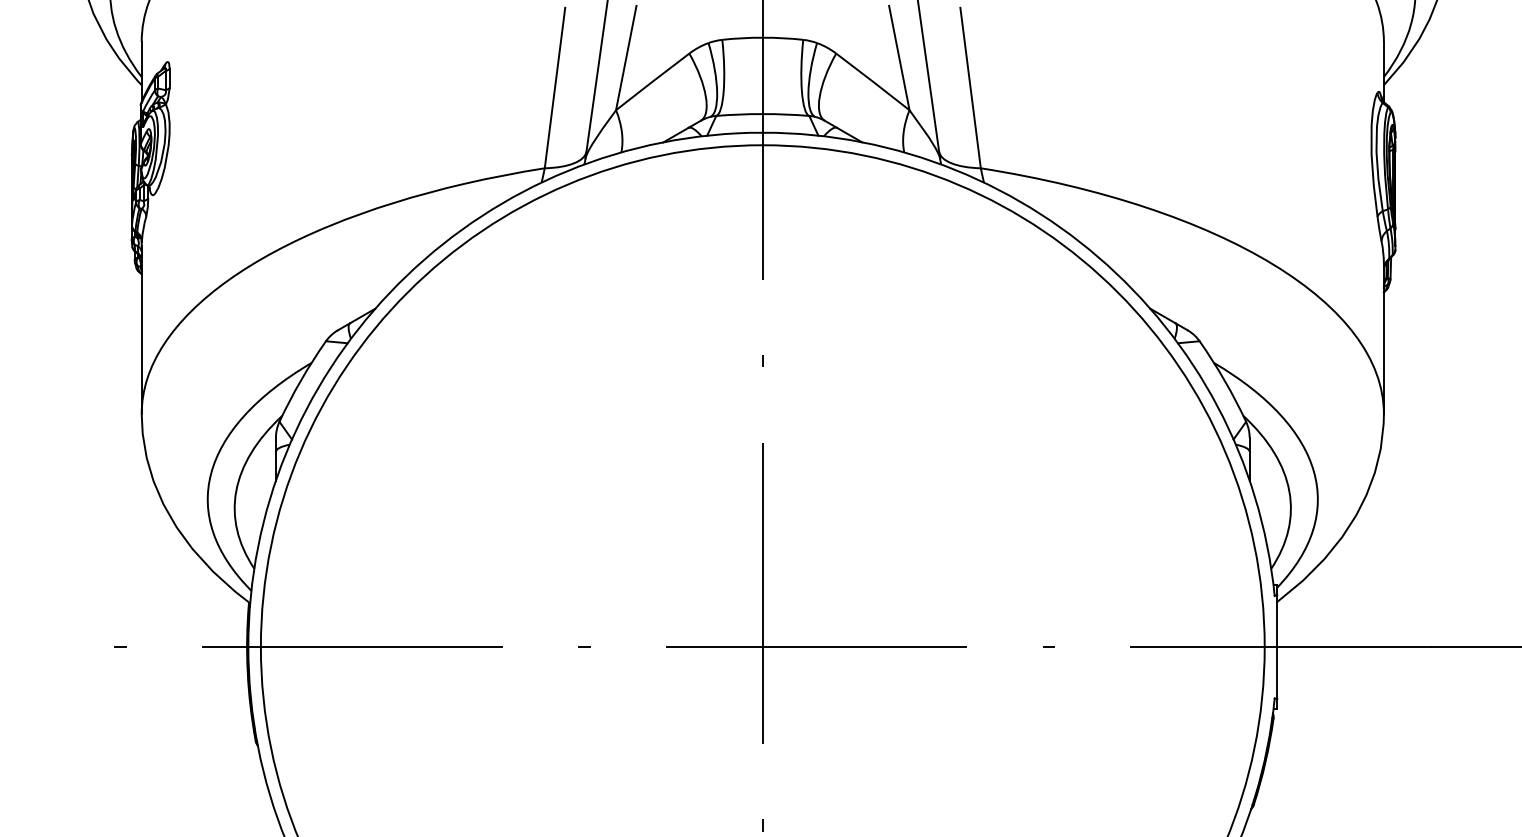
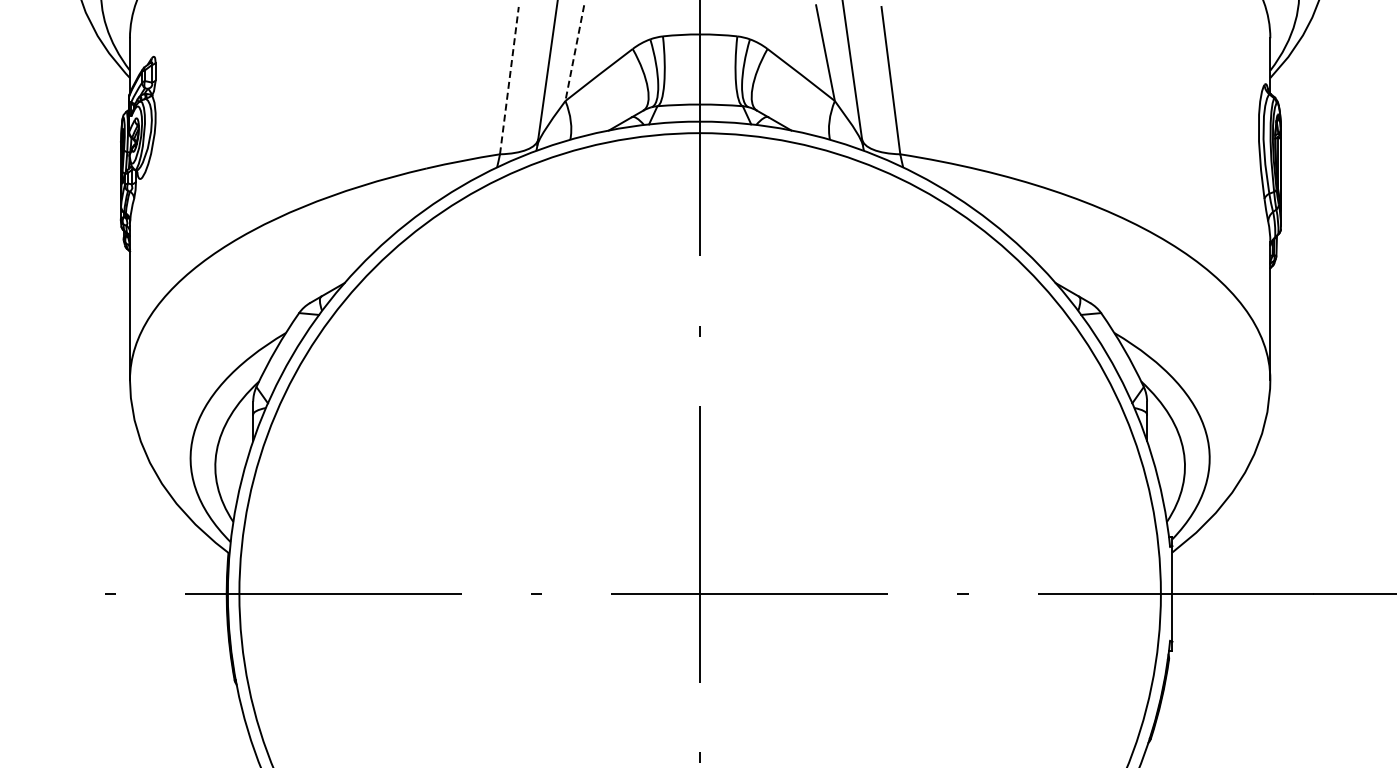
line: (625, 58) -> (574, 53), solid -> dashed
line: (555, 87) -> (509, 80), solid -> dashed

